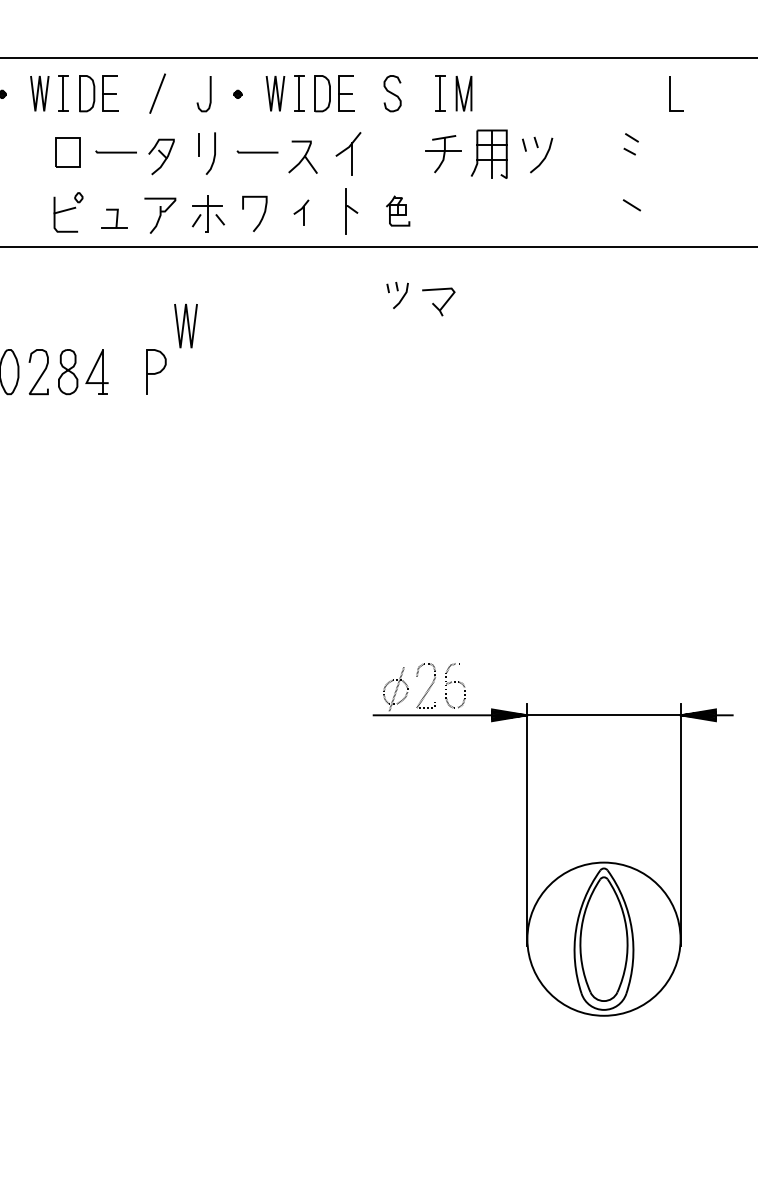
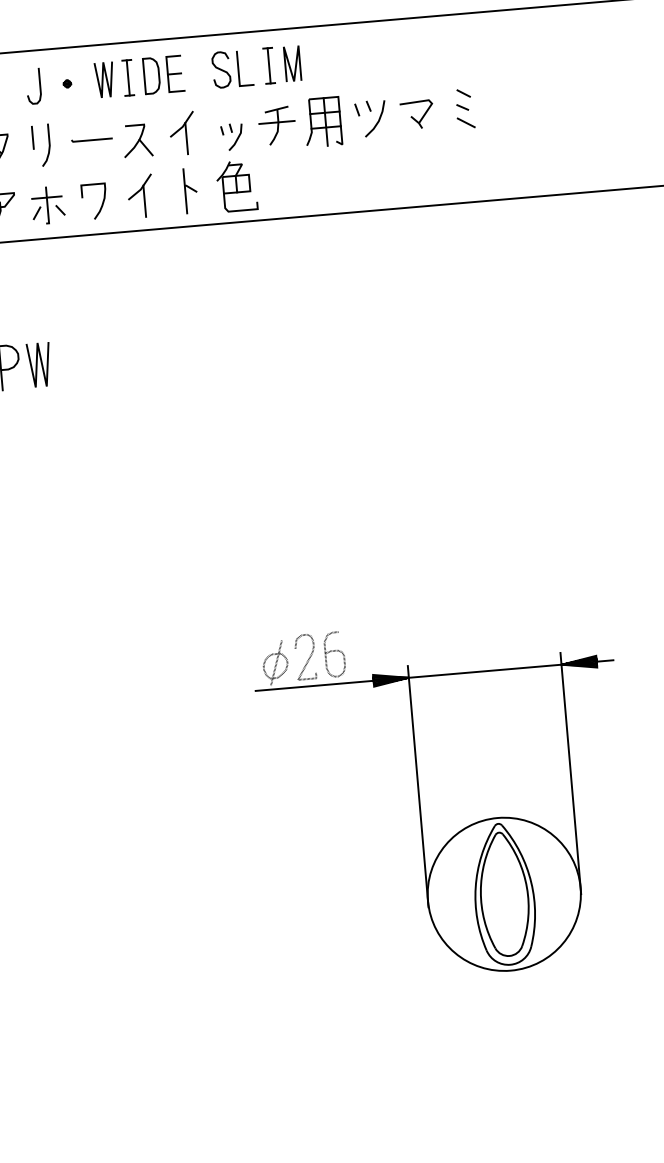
line: (670, 93) -> (239, 68), moved
line: (631, 205) -> (465, 123), moved
part: (397, 210) -> (236, 185), size x1.67
part: (301, 212) -> (140, 196), size x1.67
part: (397, 295) -> (232, 137), moved
part: (438, 301) -> (416, 114), moved
line: (184, 325) -> (37, 364), moved

